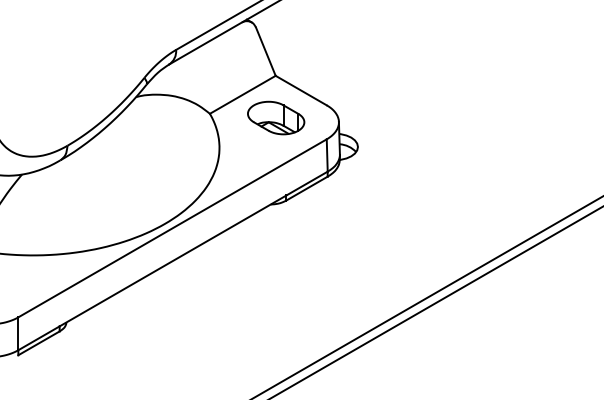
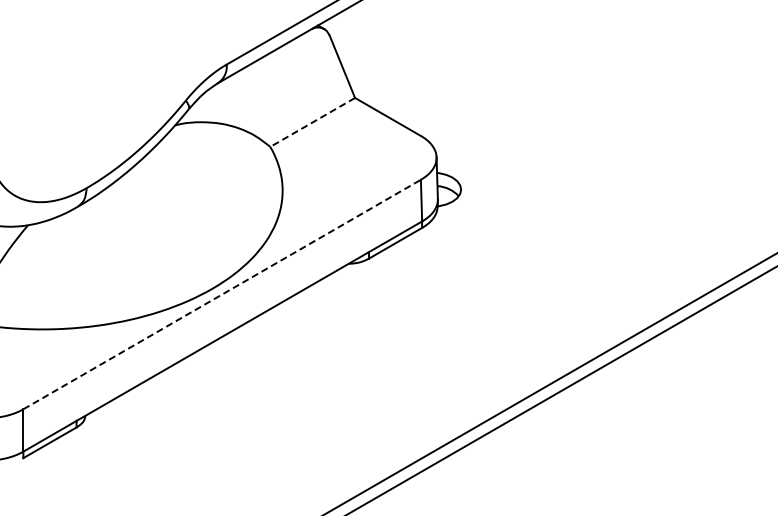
line: (242, 94) -> (312, 122), solid -> dashed
part: (276, 118) -> (355, 152), removed
line: (172, 228) -> (222, 294), solid -> dashed

